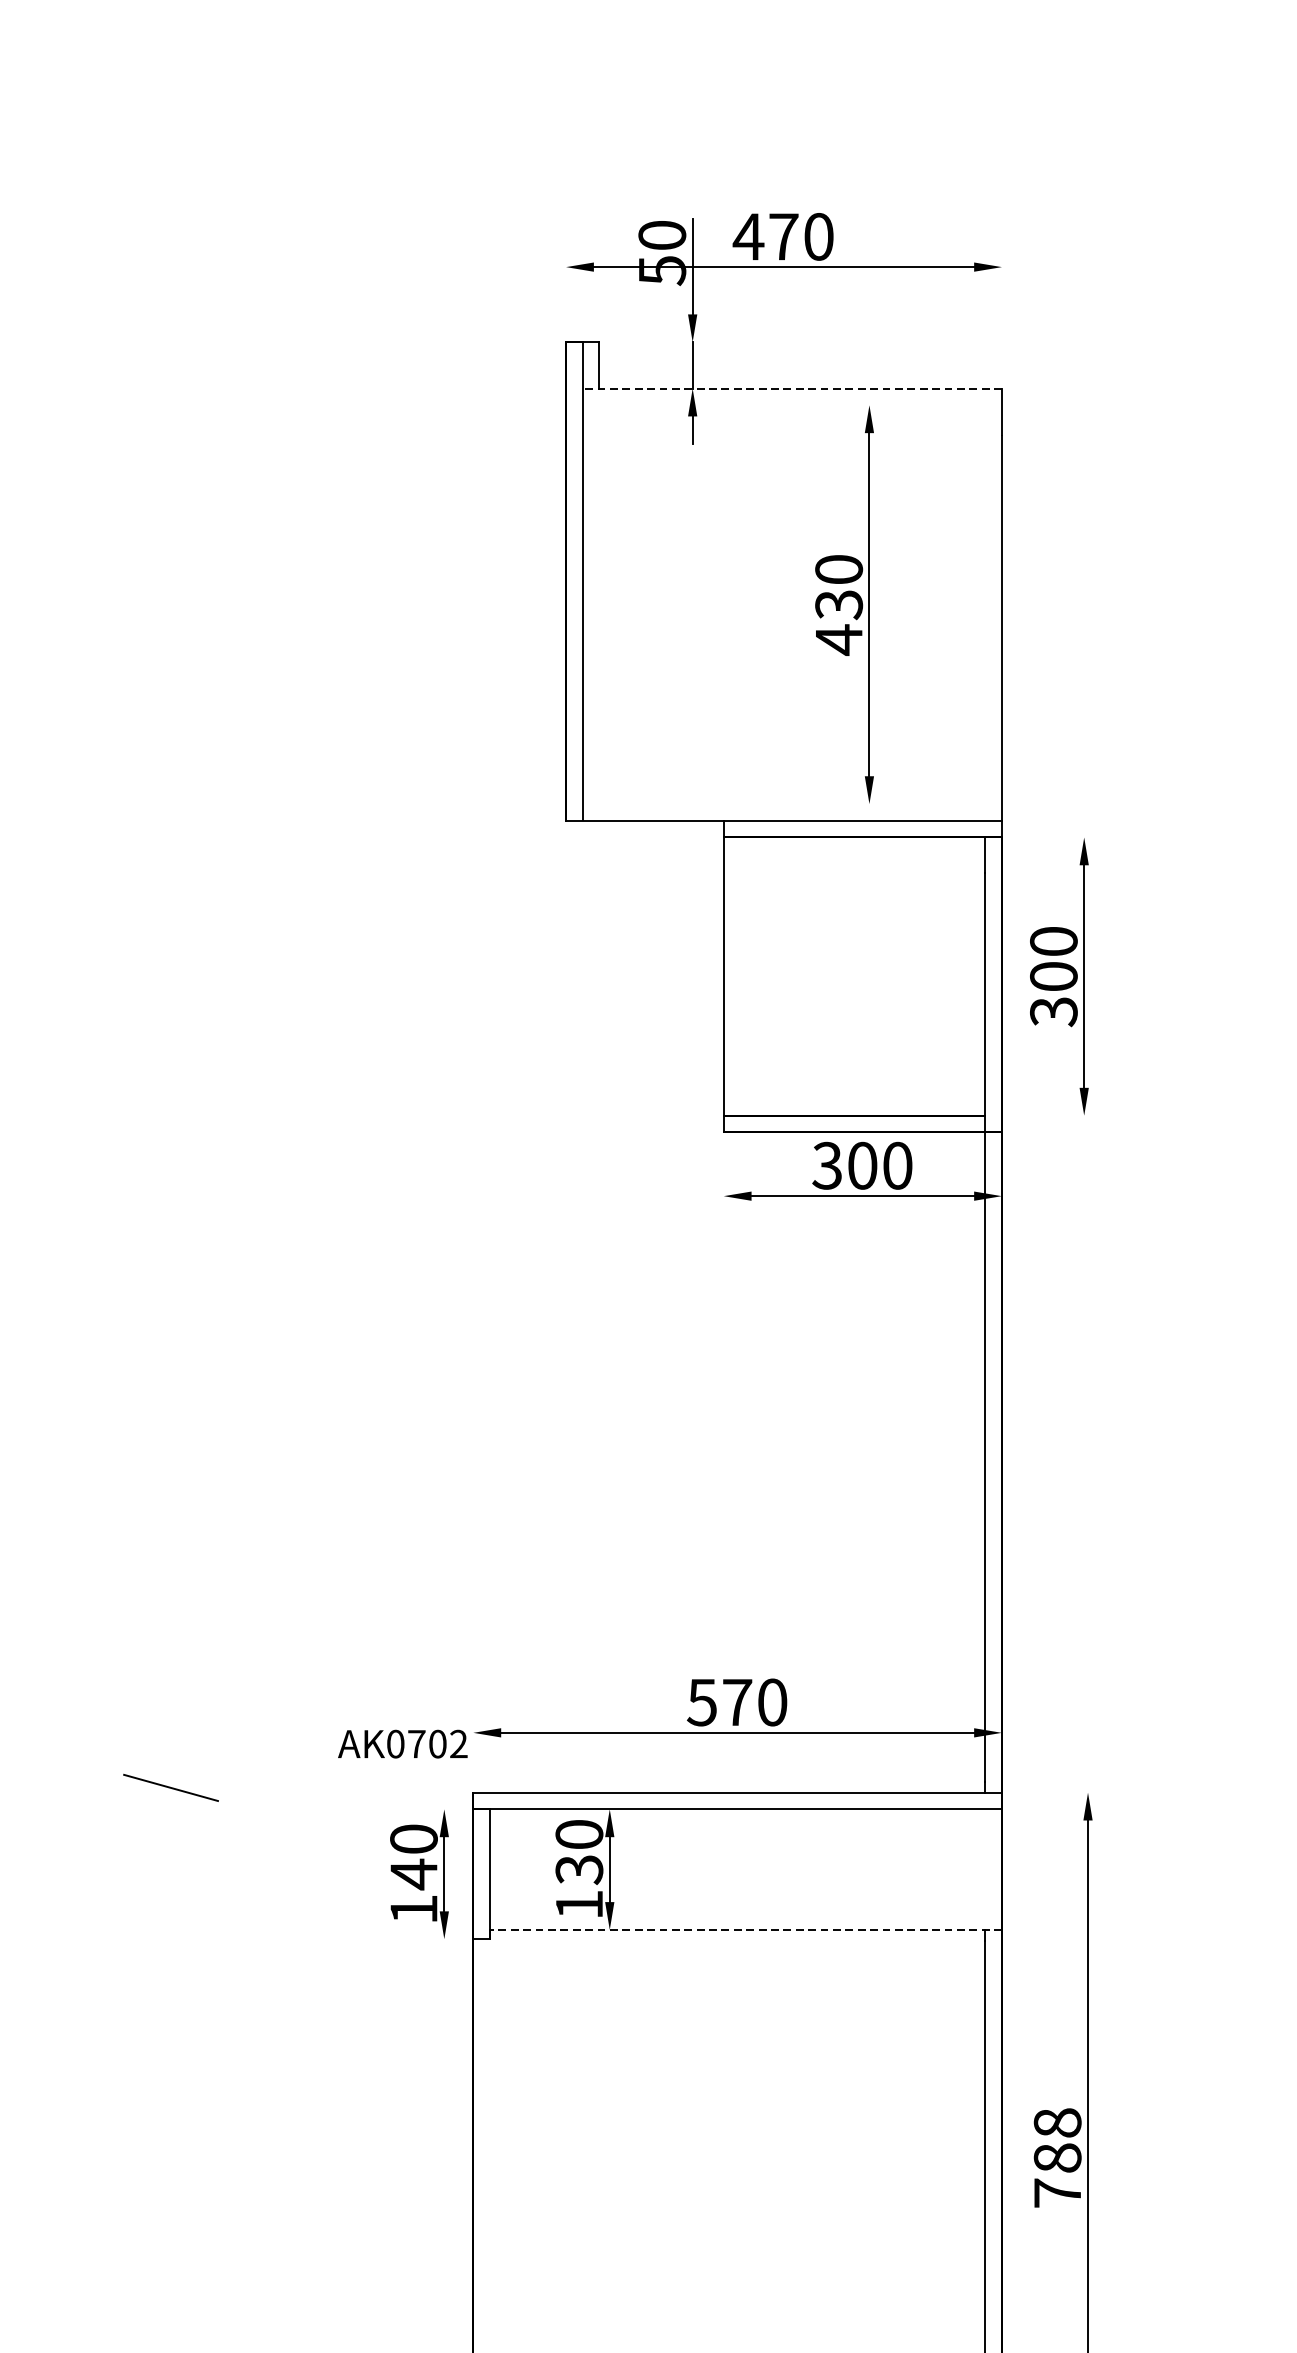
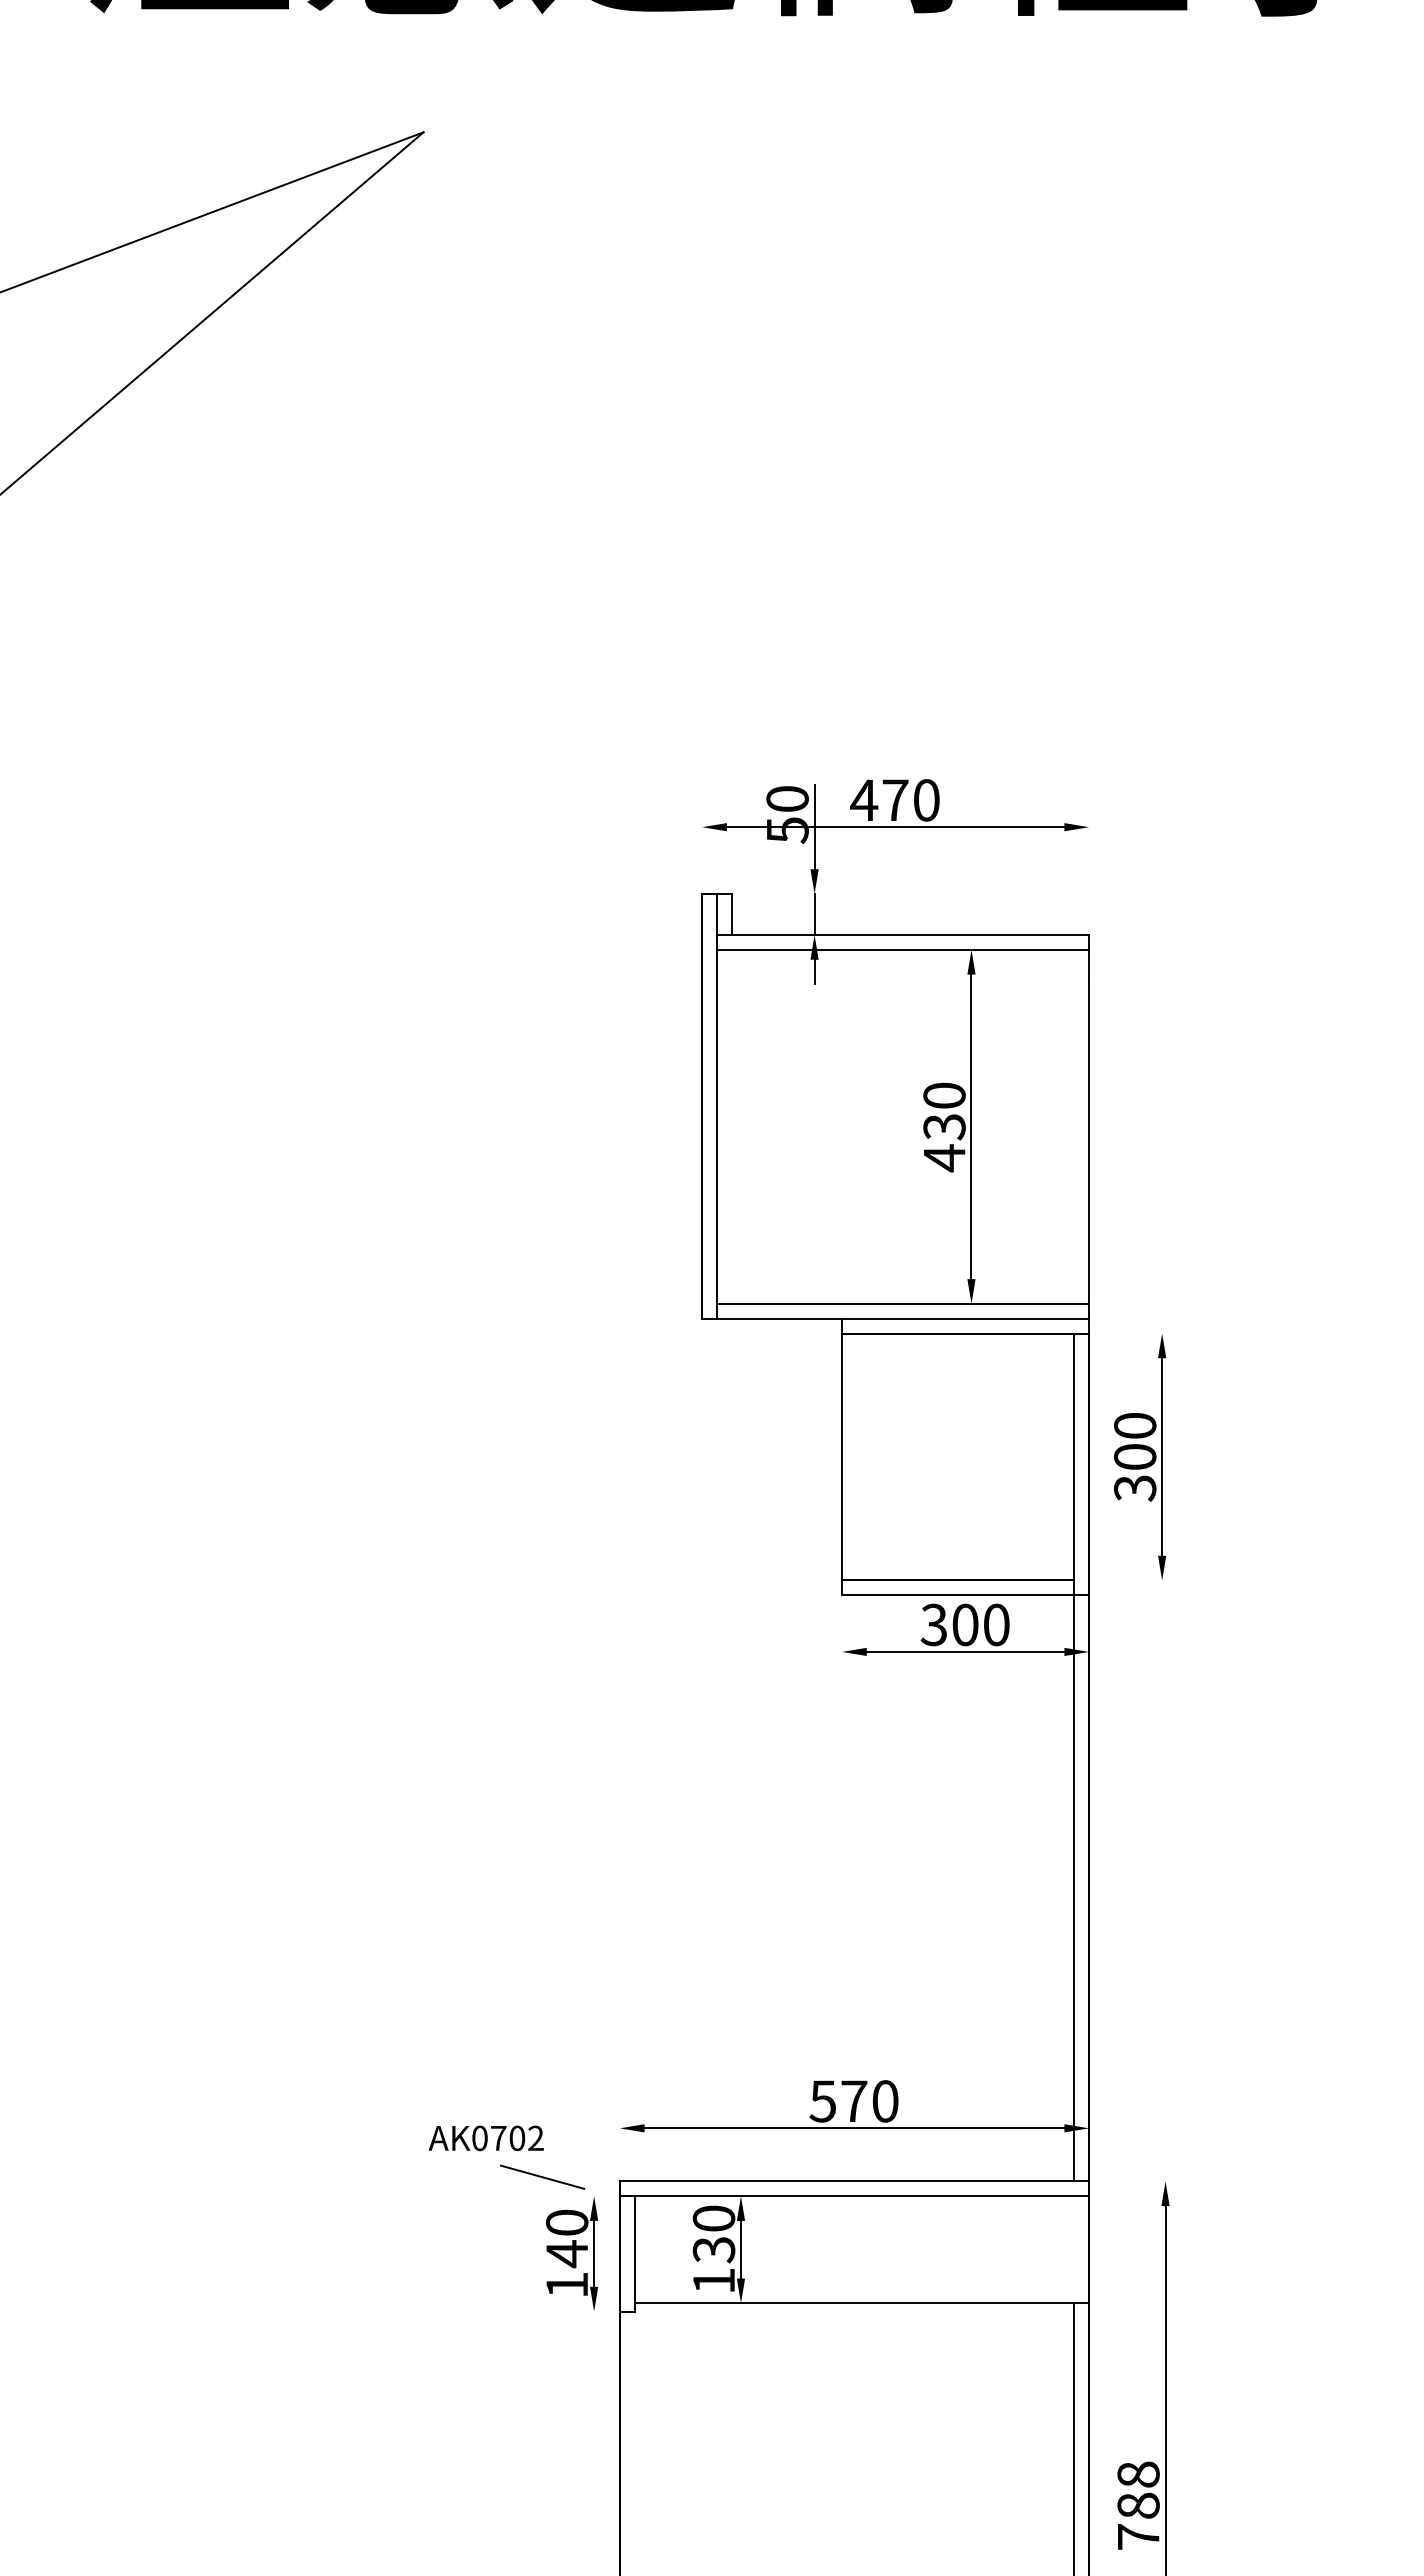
line: (791, 389) -> (902, 935), dashed -> solid
line: (792, 404) -> (903, 949), added
line: (792, 803) -> (903, 1303), added
text: (401, 1744) -> (485, 2138), moved
line: (171, 1787) -> (542, 2176), moved
line: (745, 1930) -> (861, 2303), dashed -> solid

